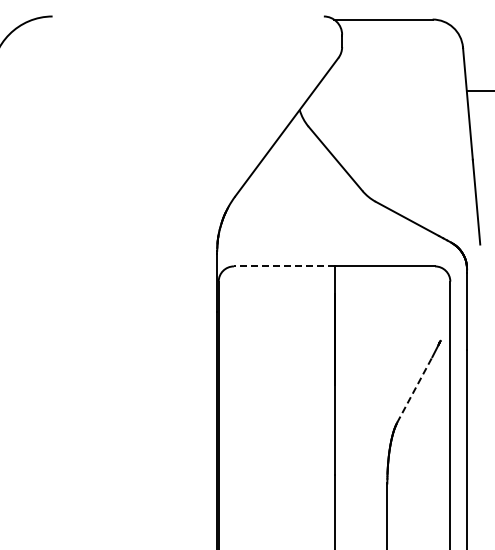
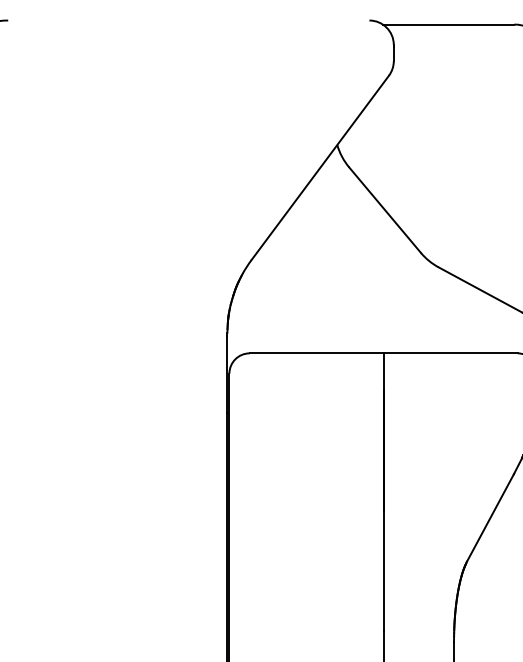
line: (283, 266) -> (315, 353), dashed -> solid
line: (414, 389) -> (490, 517), dashed -> solid

